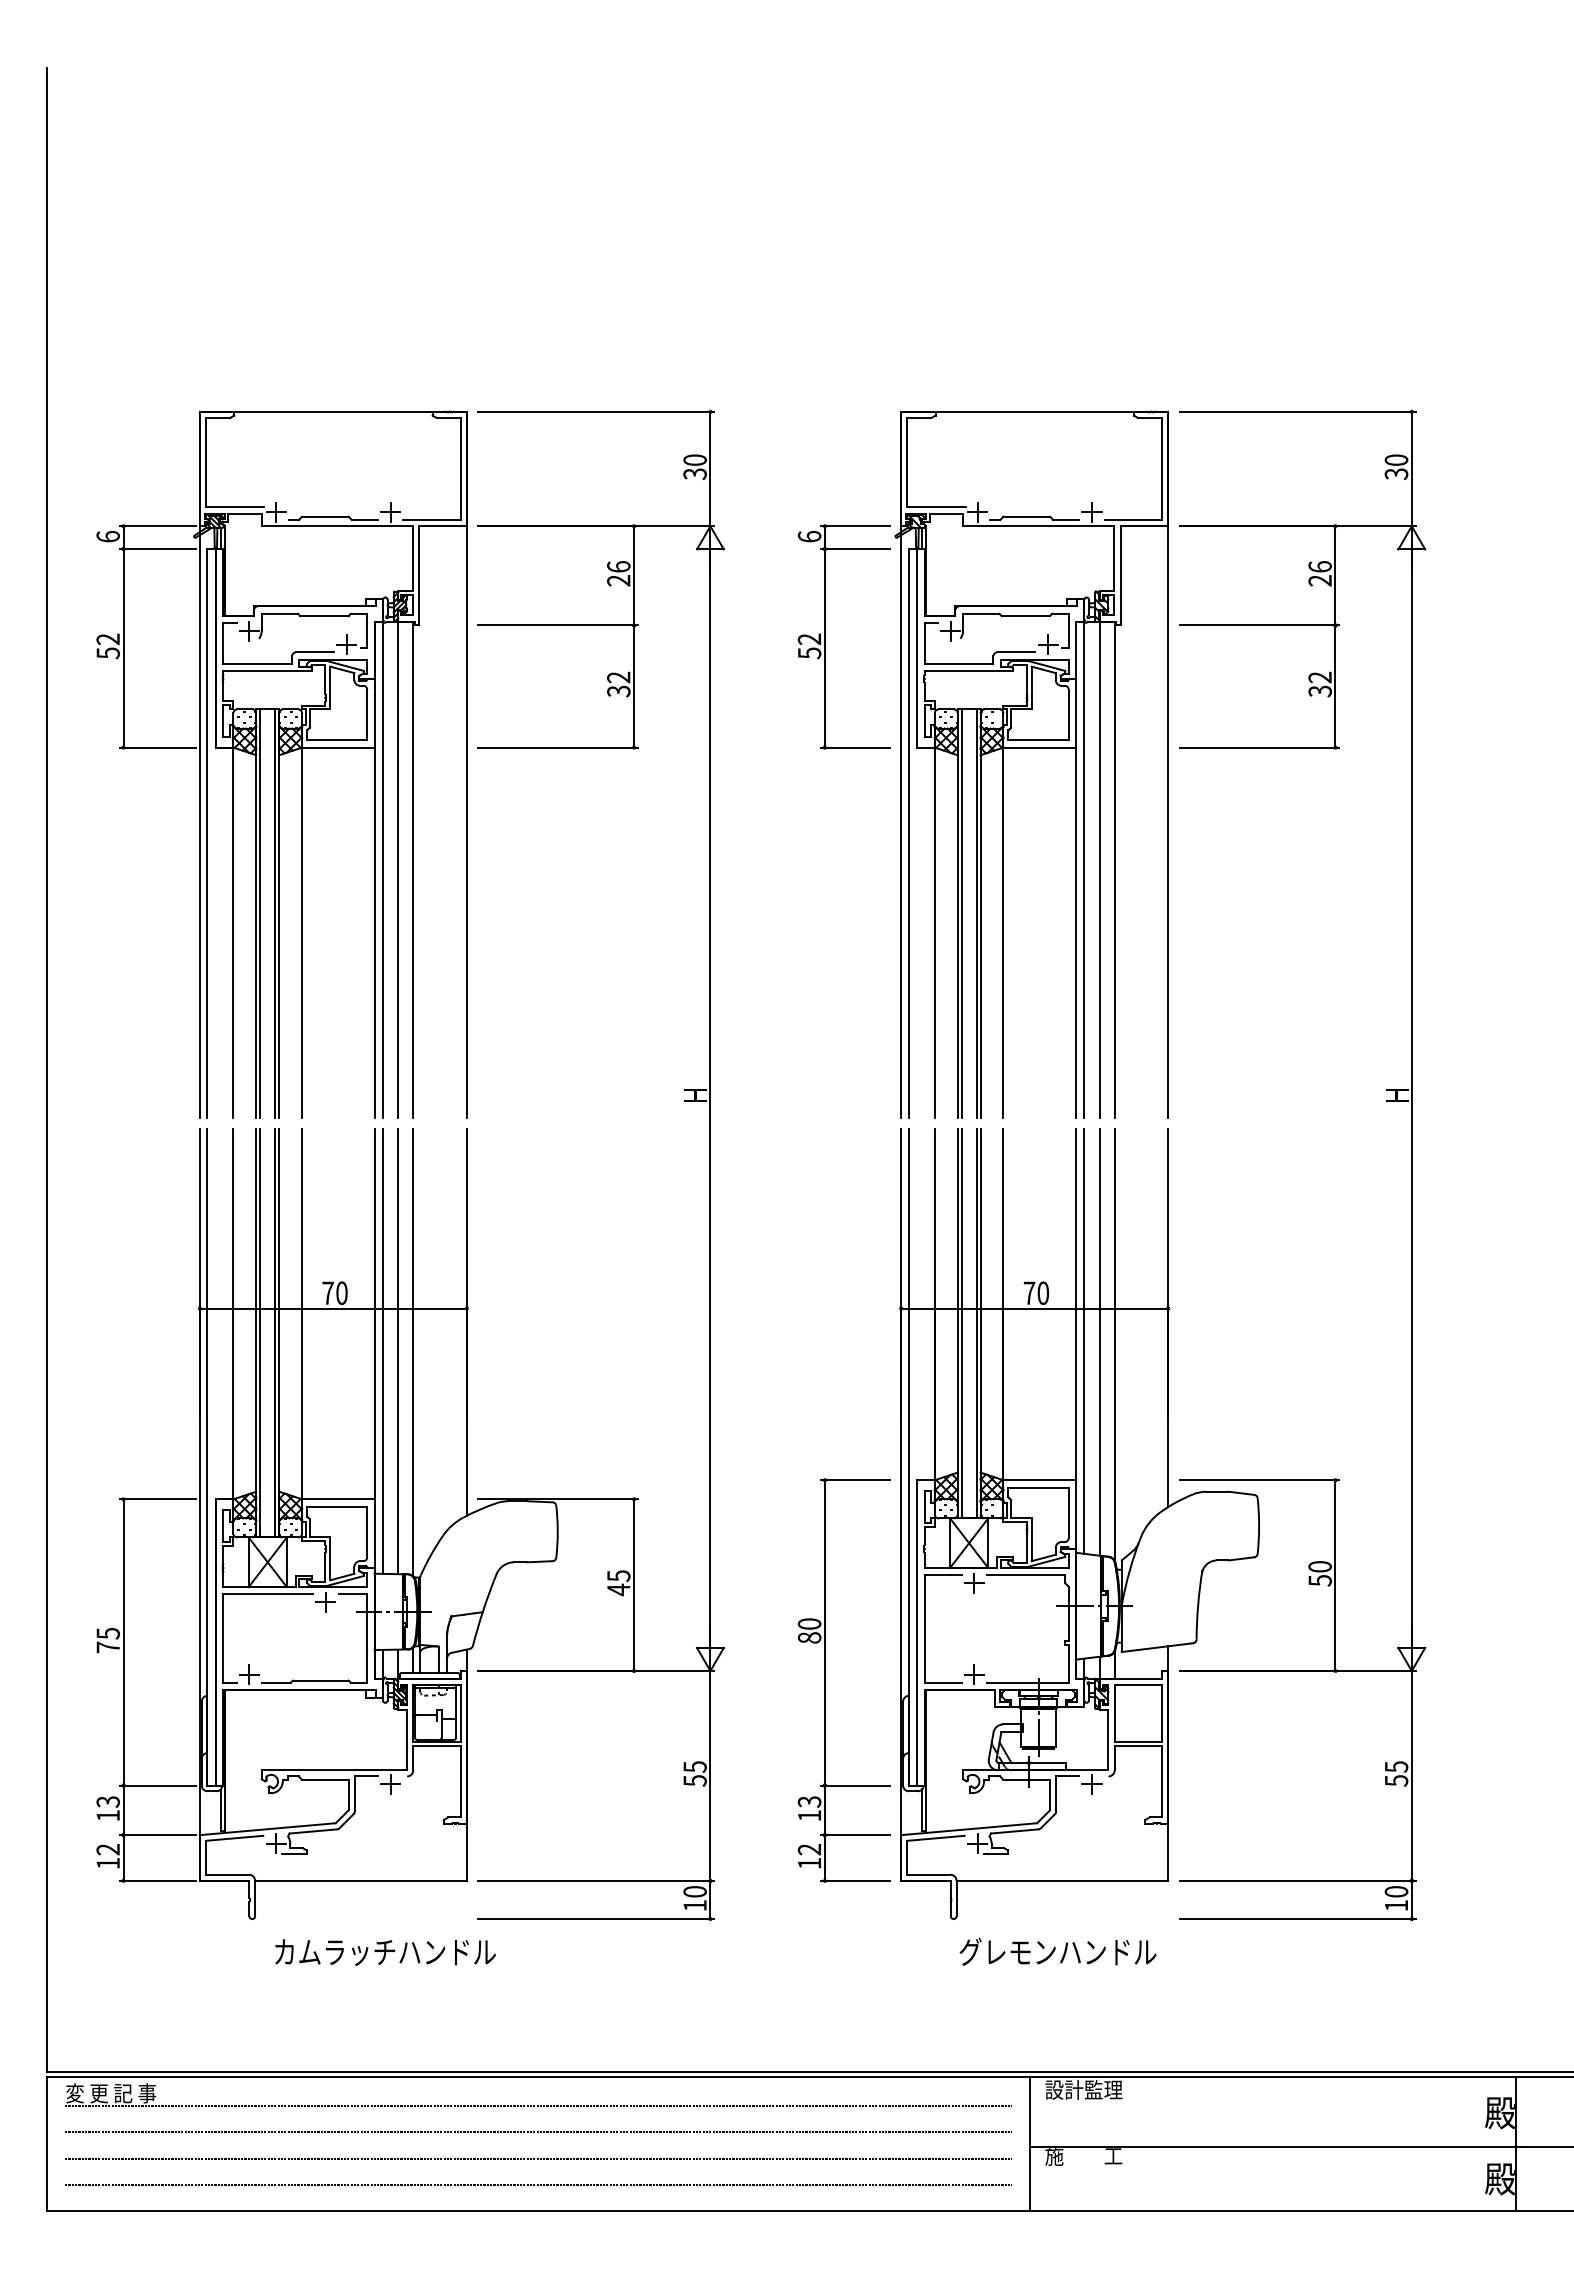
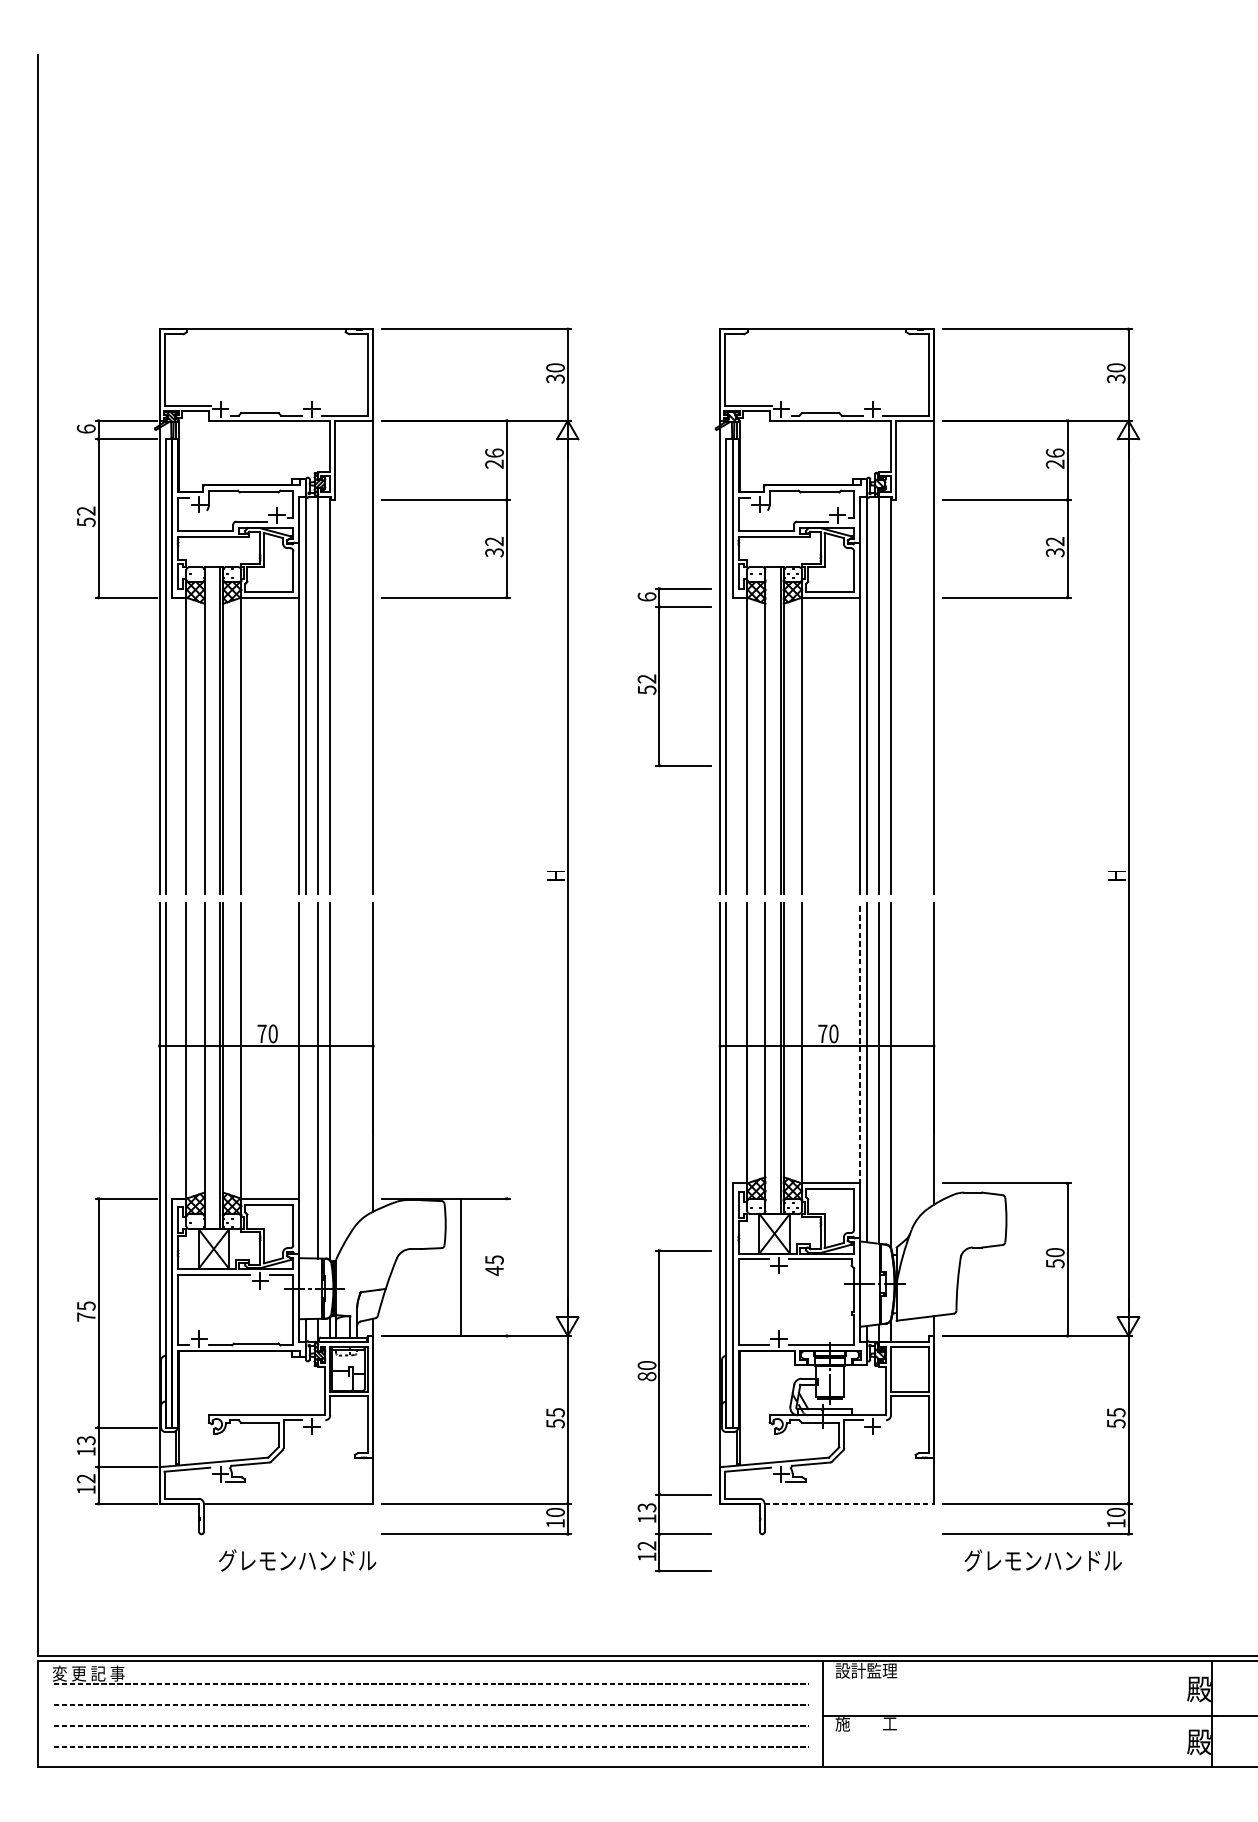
part: (825, 636) -> (659, 676), moved
line: (260, 913) -> (208, 730), removed
line: (961, 913) -> (768, 730), removed
line: (1075, 1304) -> (859, 1042), solid -> dashed
line: (961, 1323) -> (768, 1058), removed
line: (260, 1333) -> (208, 1066), removed
line: (383, 1351) -> (306, 1080), removed
line: (634, 1585) -> (461, 1267), moved
part: (825, 1680) -> (659, 1410), moved
line: (1062, 1880) -> (849, 1503), solid -> dashed
text: (384, 1951) -> (307, 1560), カムラッチハンドル -> グレモンハンドル
text: (1057, 1951) -> (1042, 1560), moved

